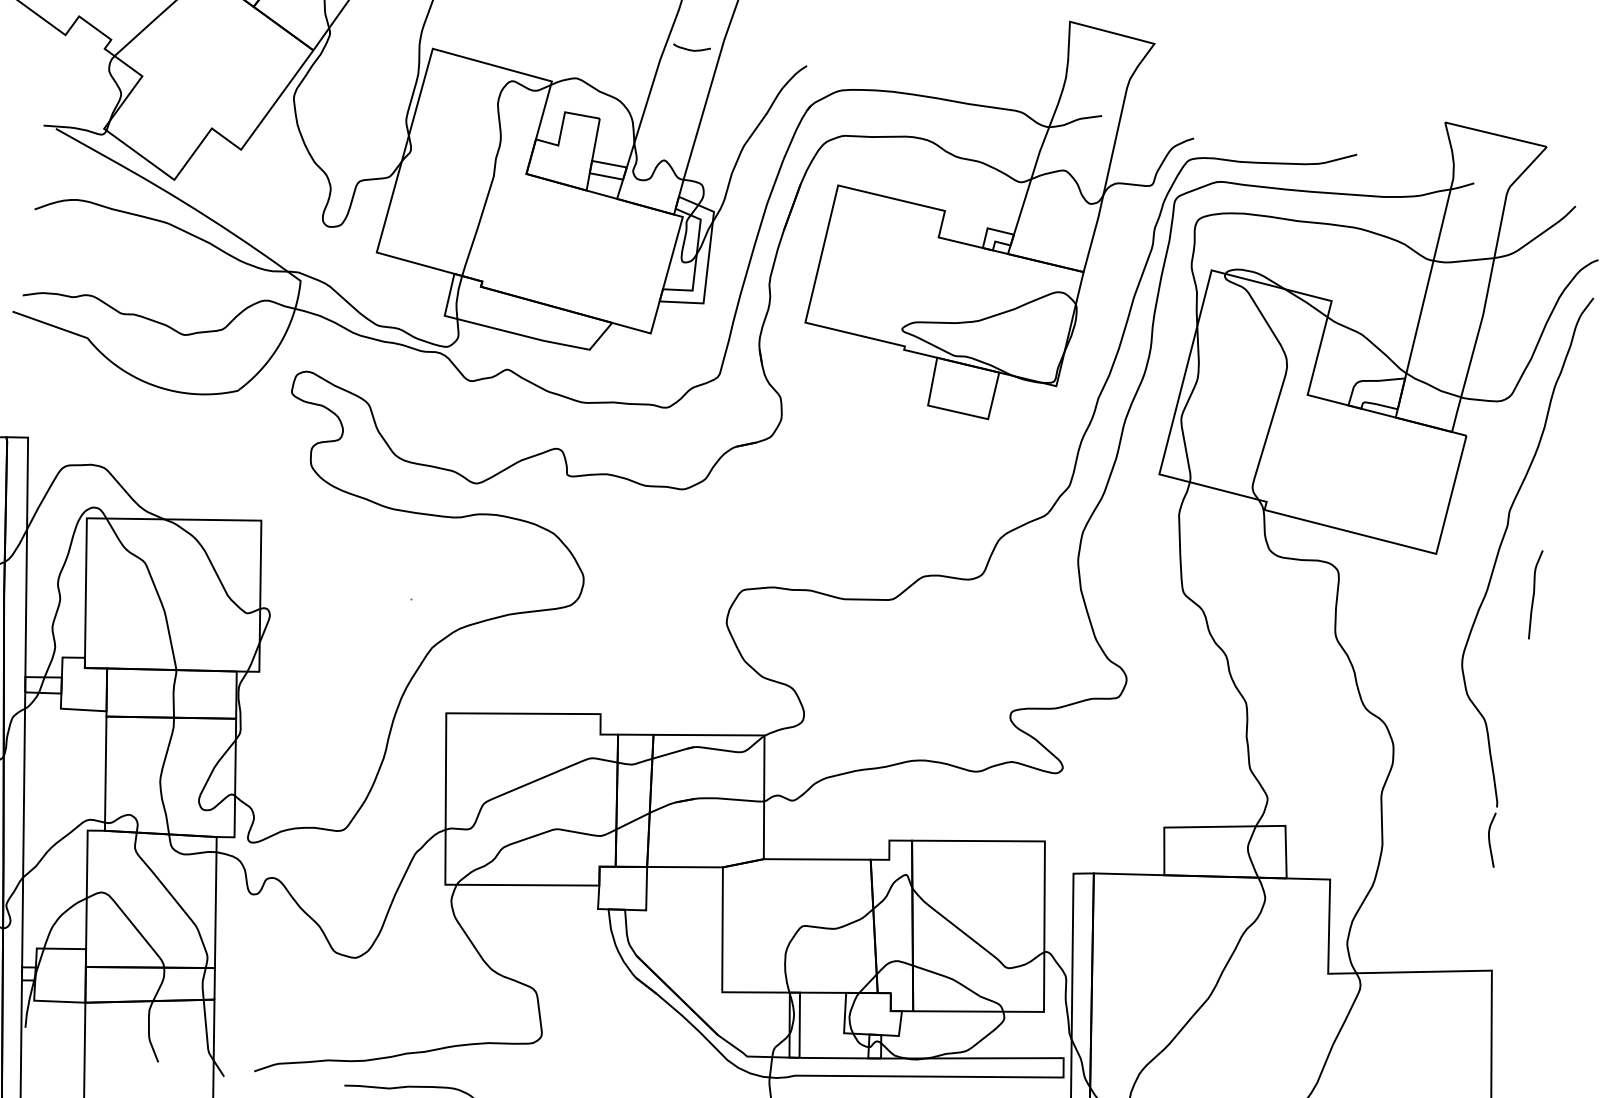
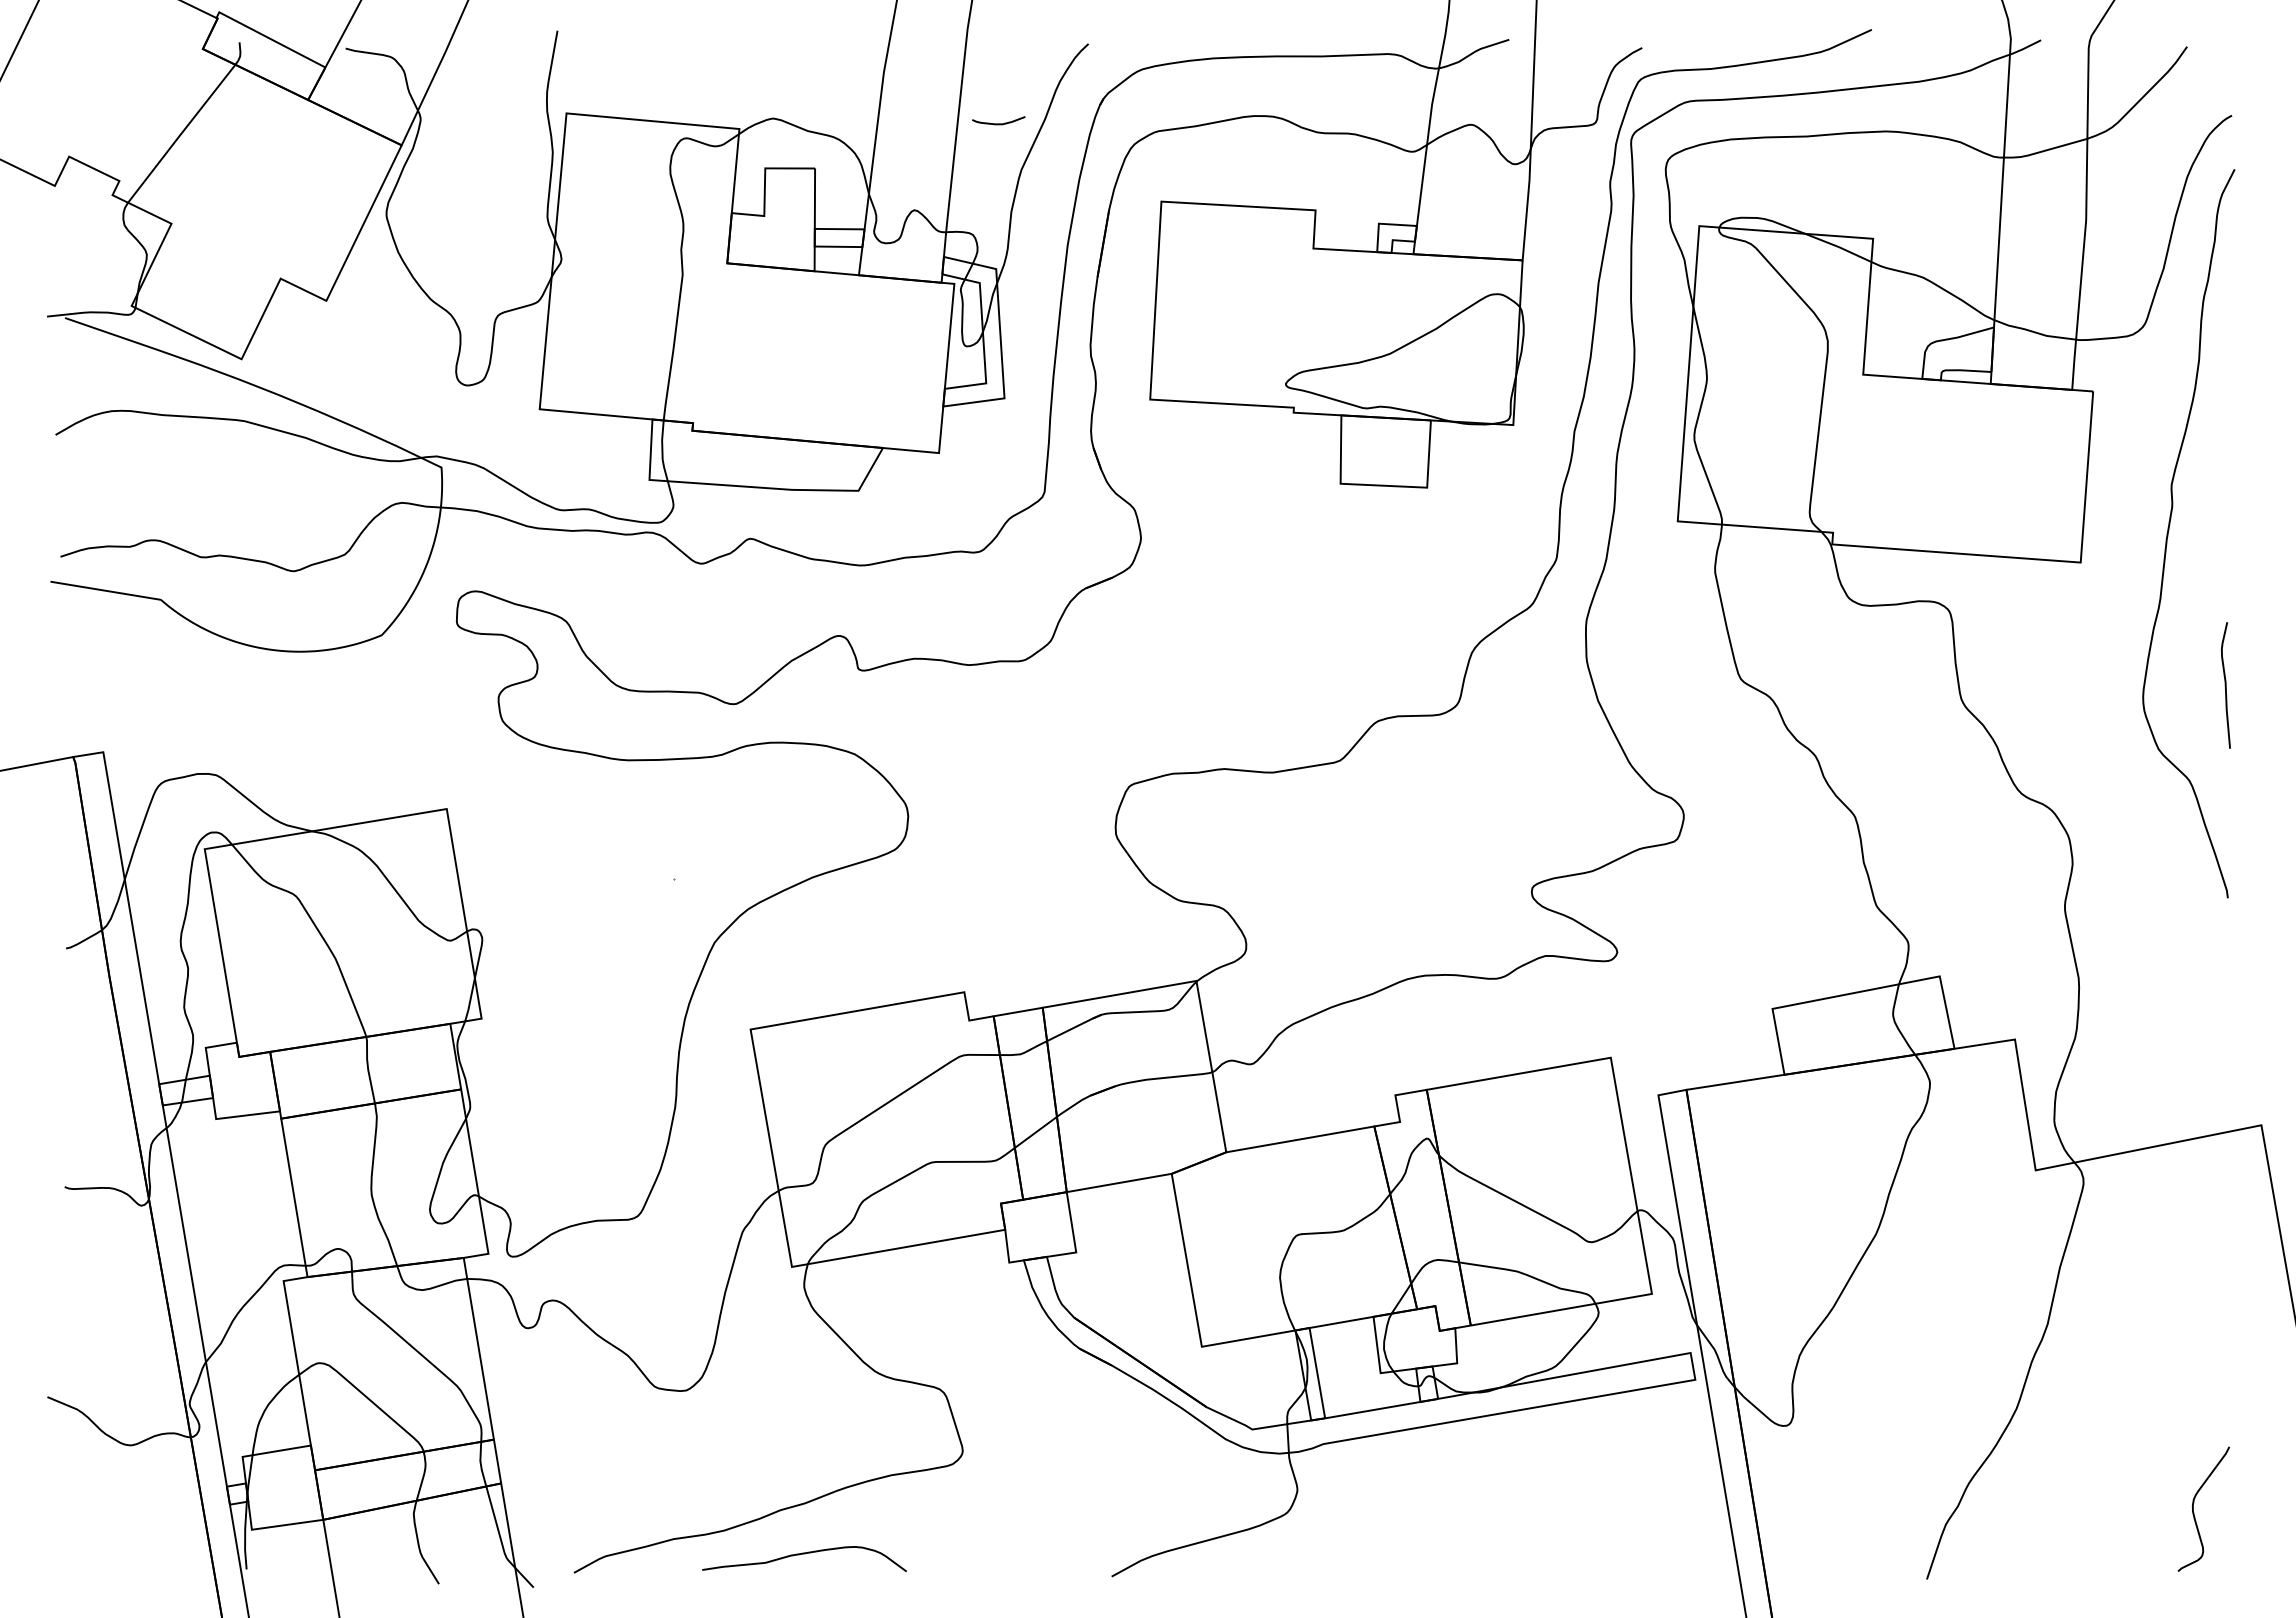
curve: (691, 49) -> (998, 123), moved
curve: (1533, 594) -> (2225, 685), moved
curve: (1490, 840) -> (2226, 945), removed

